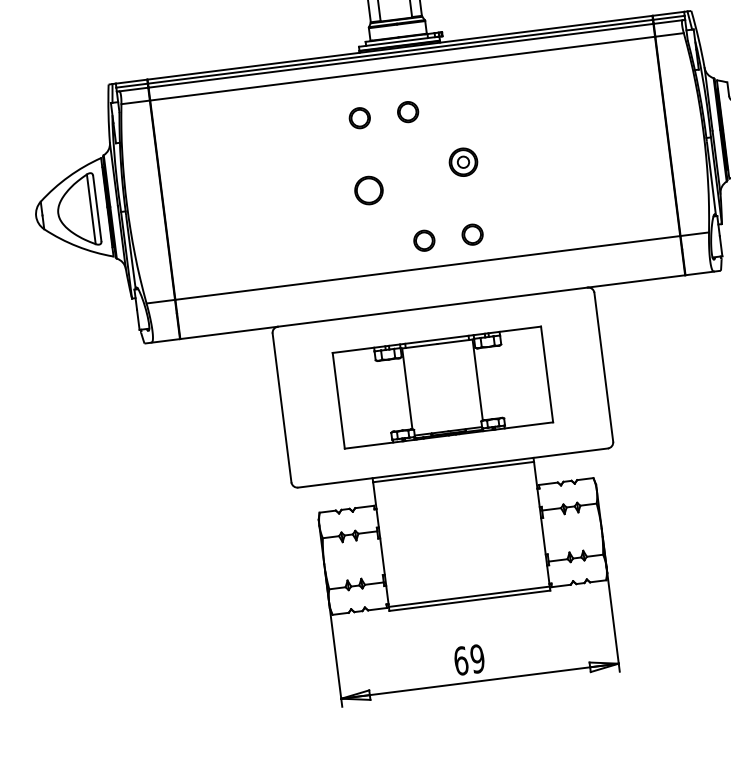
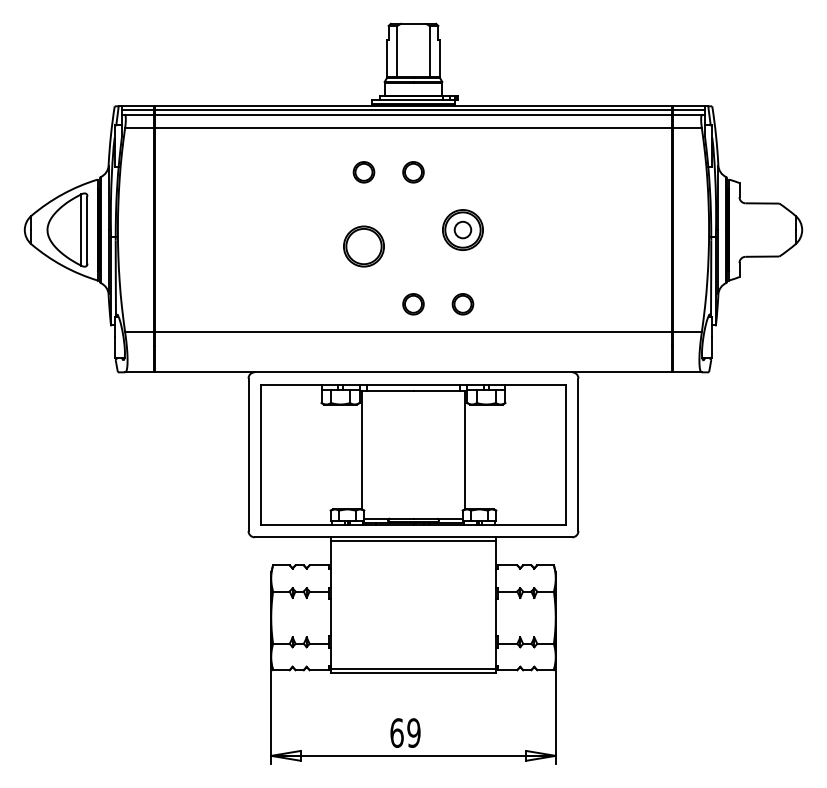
part: (462, 161) -> (462, 229), size x1.43
part: (368, 190) -> (363, 246), size x1.43
part: (442, 387) -> (413, 454), size x1.43

